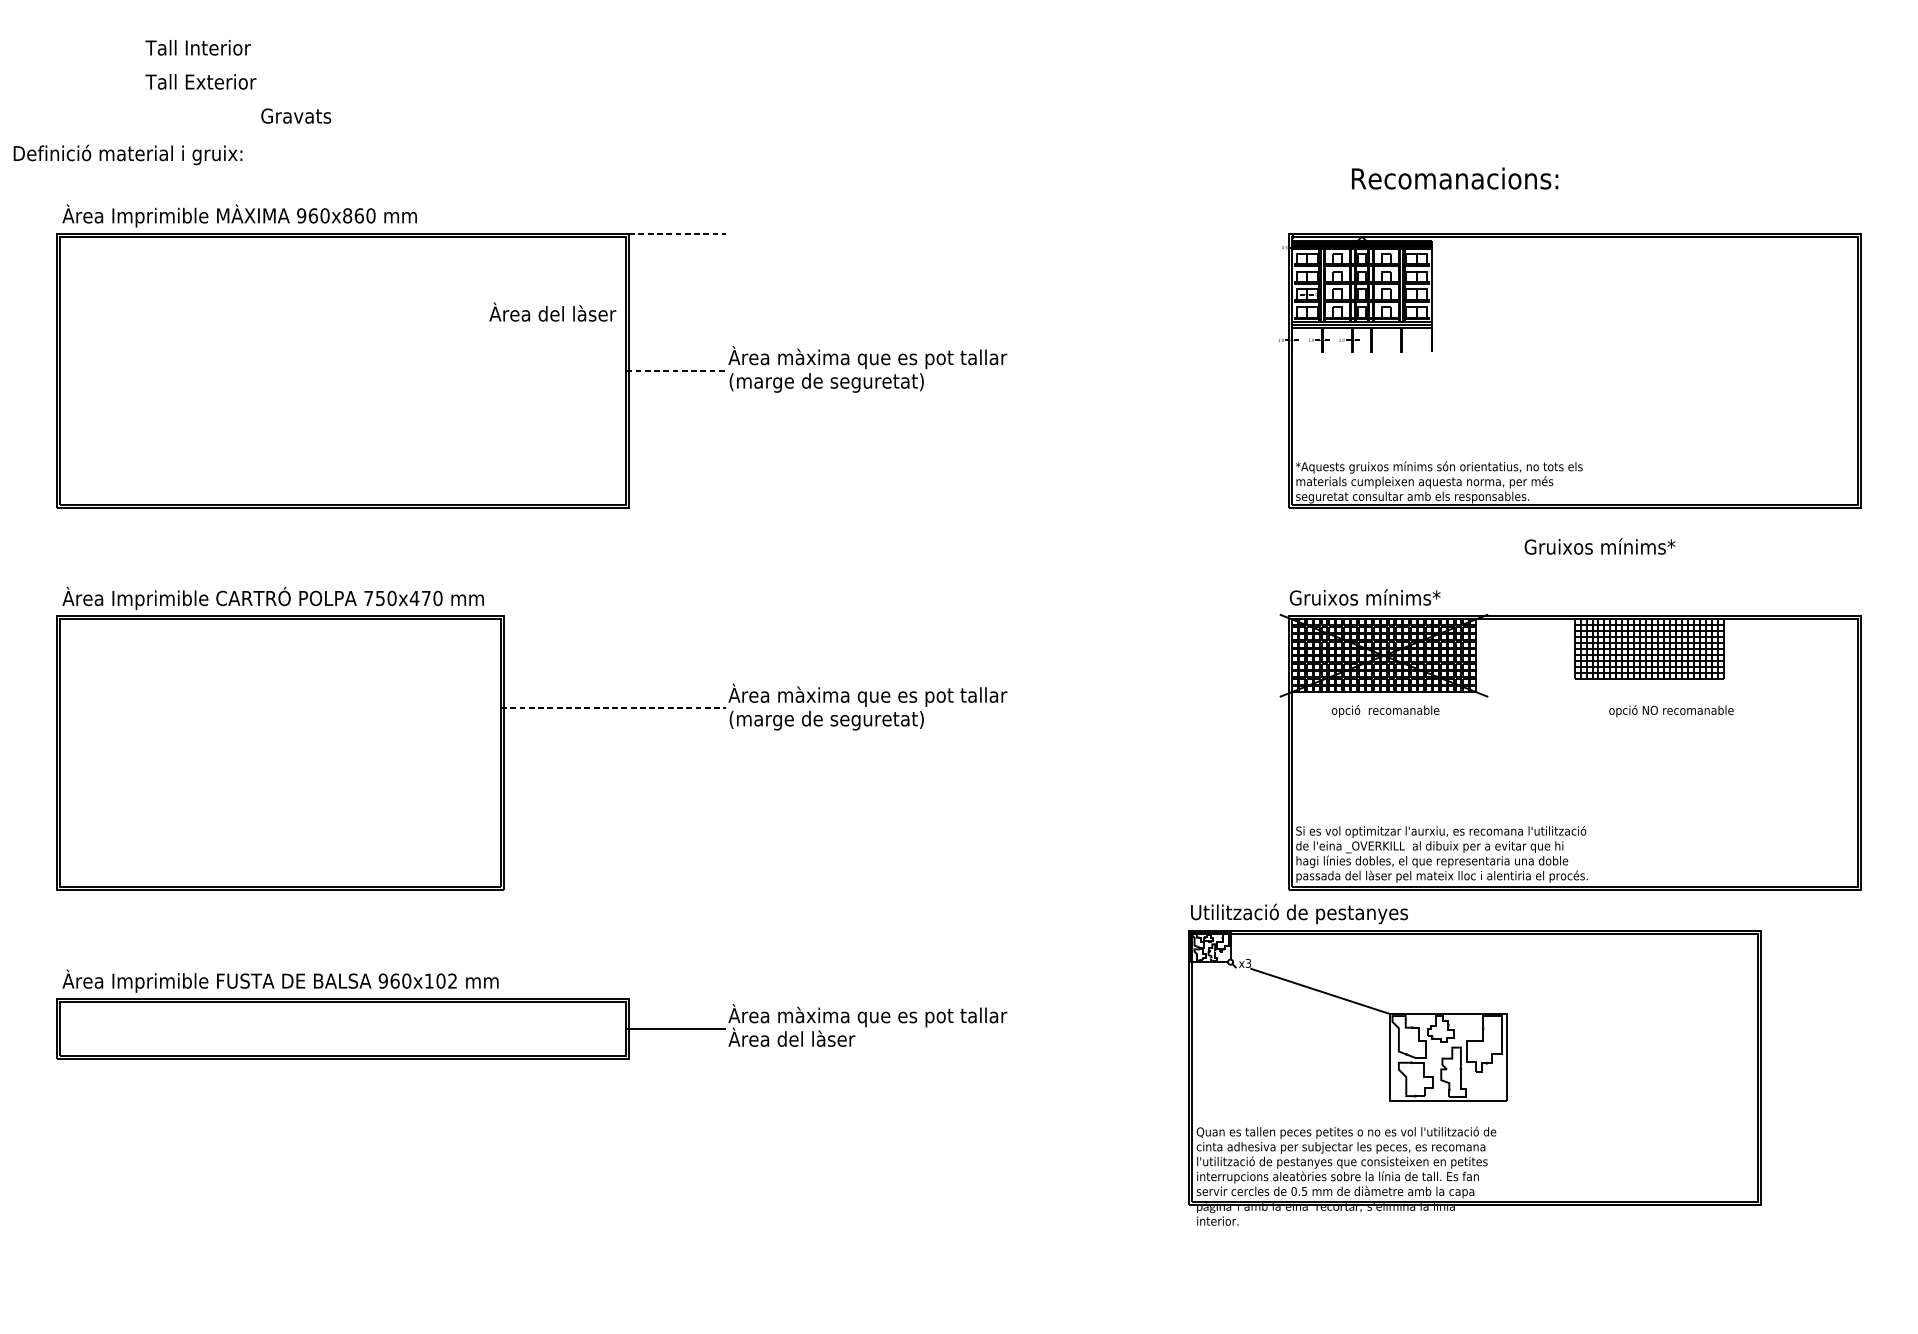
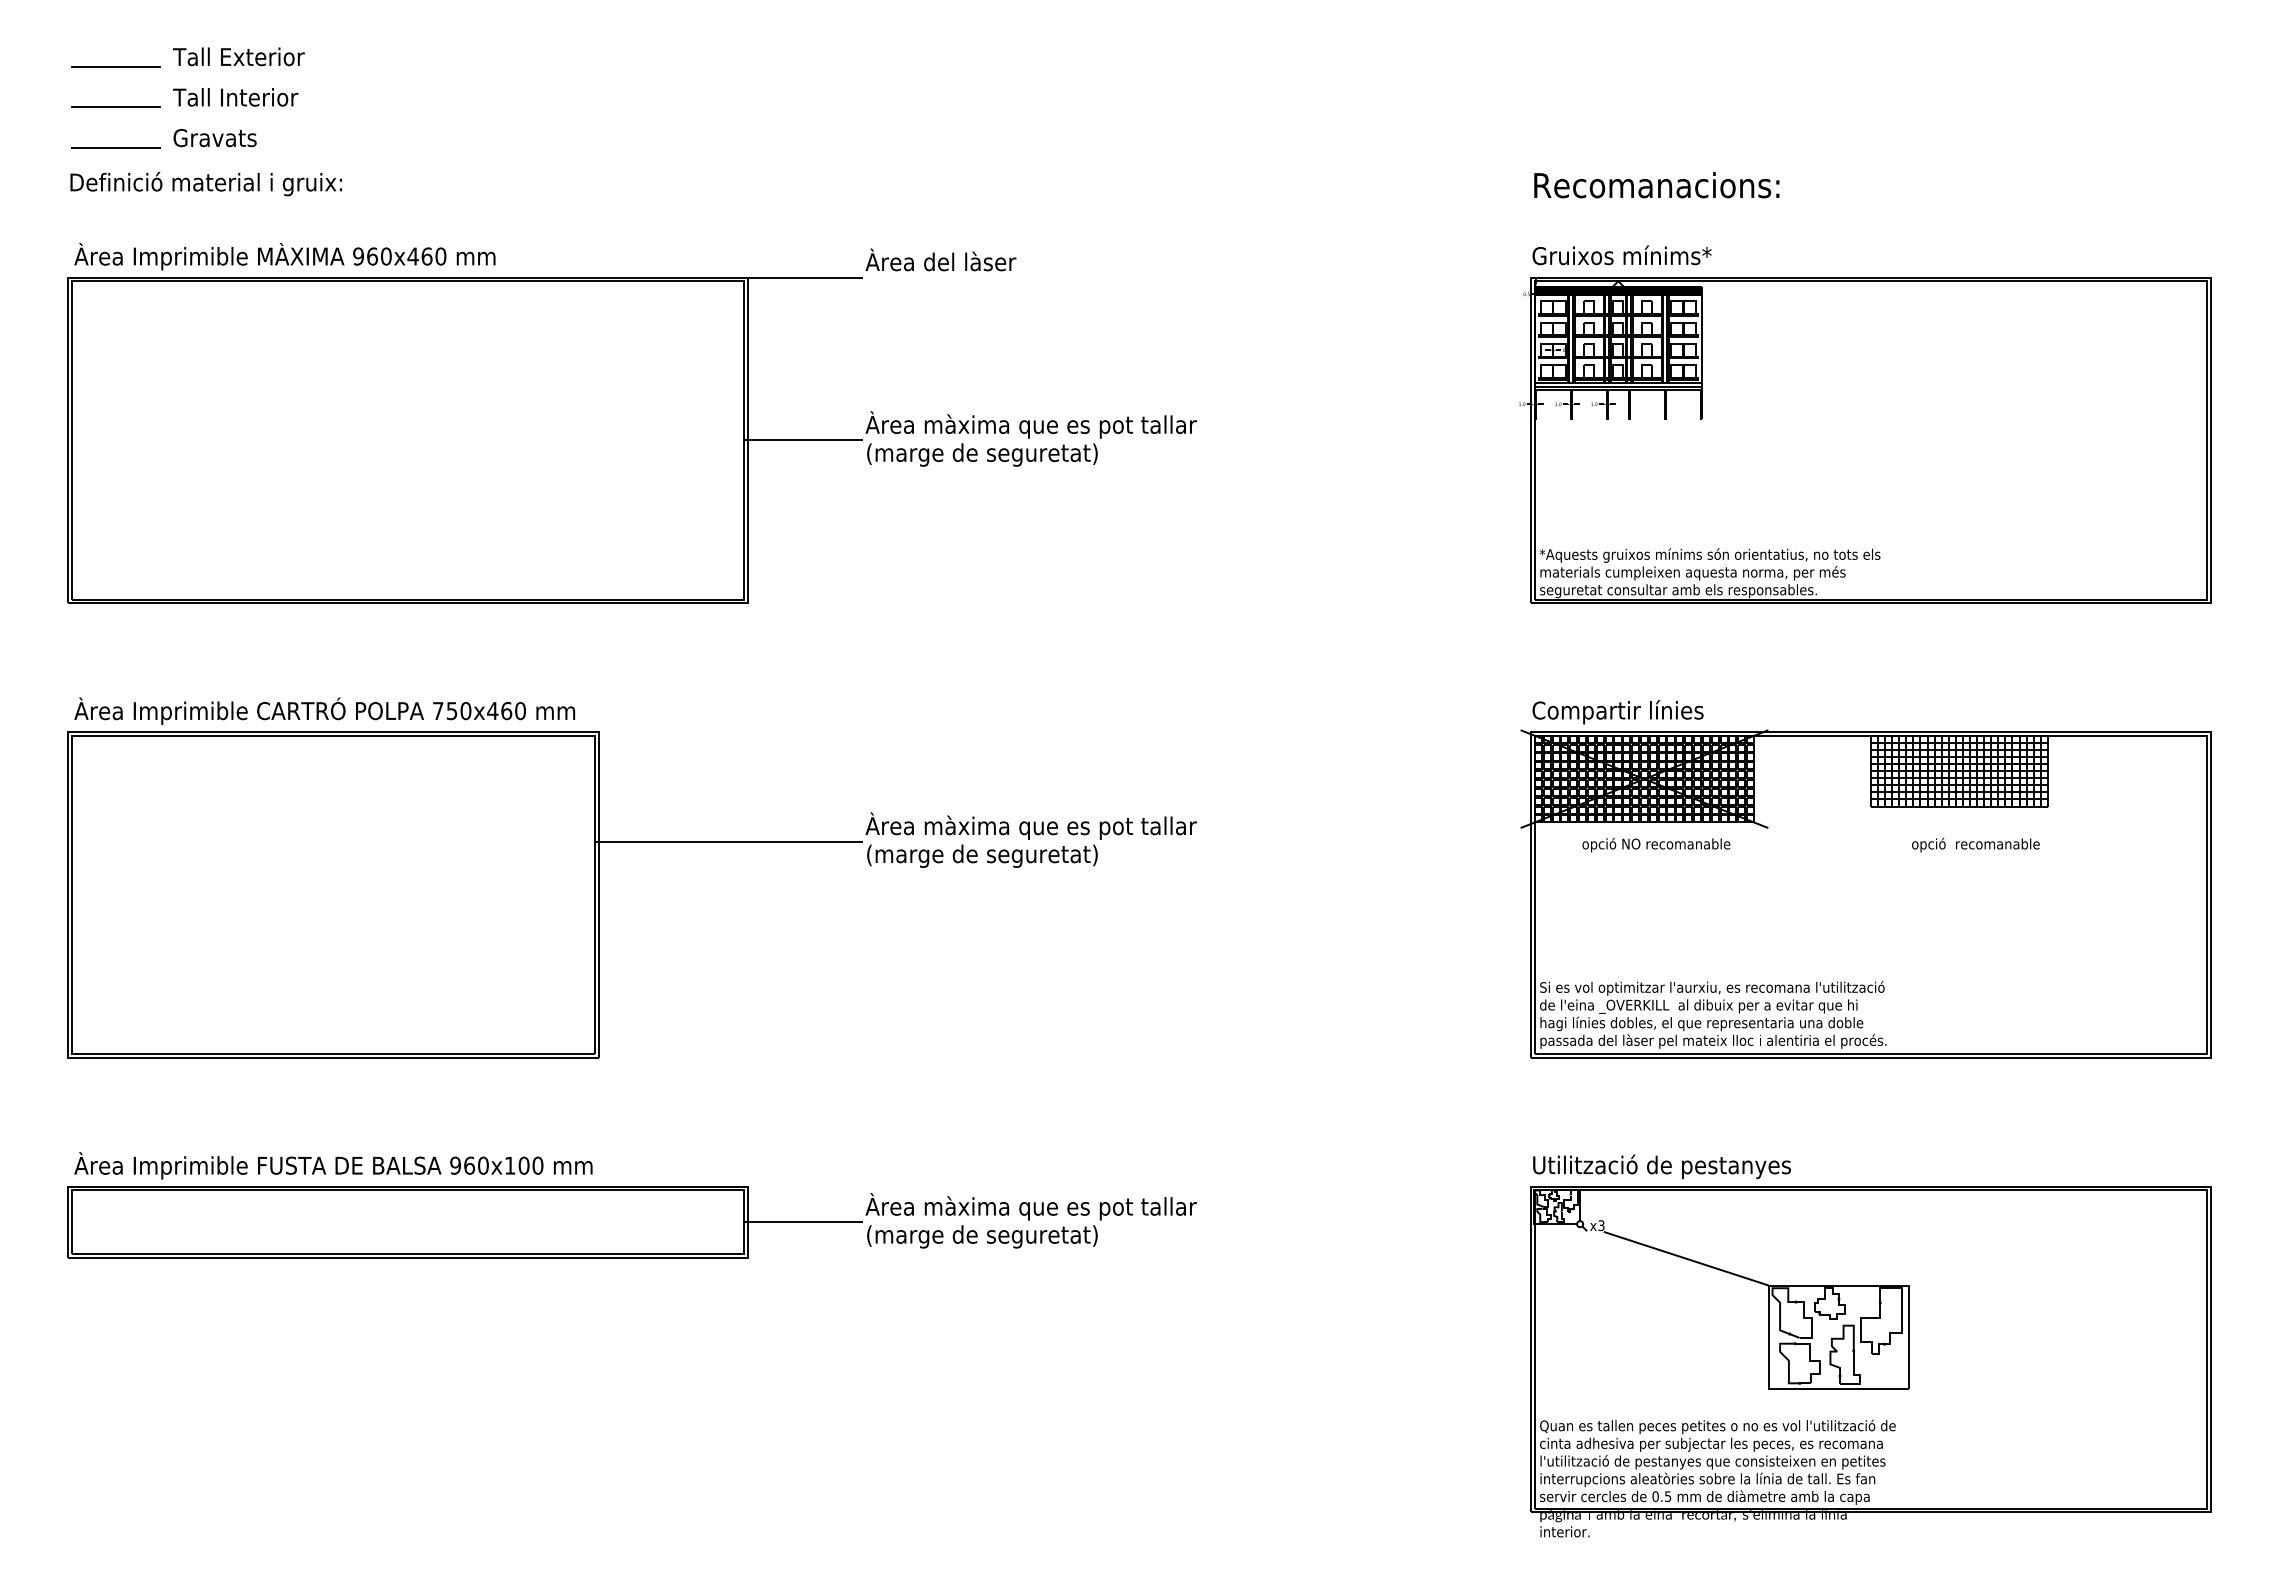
text: (221, 47) -> (263, 56), Tall Interior -> Tall Exterior
line: (97, 55) -> (115, 66), added
text: (221, 82) -> (263, 97), Tall Exterior -> Tall Interior
line: (97, 90) -> (115, 107), added
text: (295, 116) -> (214, 138), moved
line: (97, 124) -> (115, 147), added
text: (127, 155) -> (205, 184), moved
text: (1454, 178) -> (1656, 185), moved
text: (347, 215) -> (412, 256), 960x860 -> 960x460
line: (677, 233) -> (805, 277), dashed -> solid
text: (552, 311) -> (940, 259), moved
line: (676, 370) -> (803, 440), dashed -> solid
text: (1599, 546) -> (1621, 255), moved
text: (426, 598) -> (506, 711), 750x470 -> 750x460
text: (1368, 599) -> (1625, 712), Gruixos mínims* -> Compartir línies
line: (613, 708) -> (729, 841), dashed -> solid
text: (1410, 709) -> (1676, 843), opció  recomanable -> opció NO recomanable
text: (1687, 709) -> (2005, 843), opció NO recomanable -> opció  recomanable
text: (452, 980) -> (537, 1165), 960x102 -> 960x100
text: (826, 1039) -> (981, 1234), Àrea del làser -> (marge de seguretat)
part: (1474, 1064) -> (1870, 1345), moved

